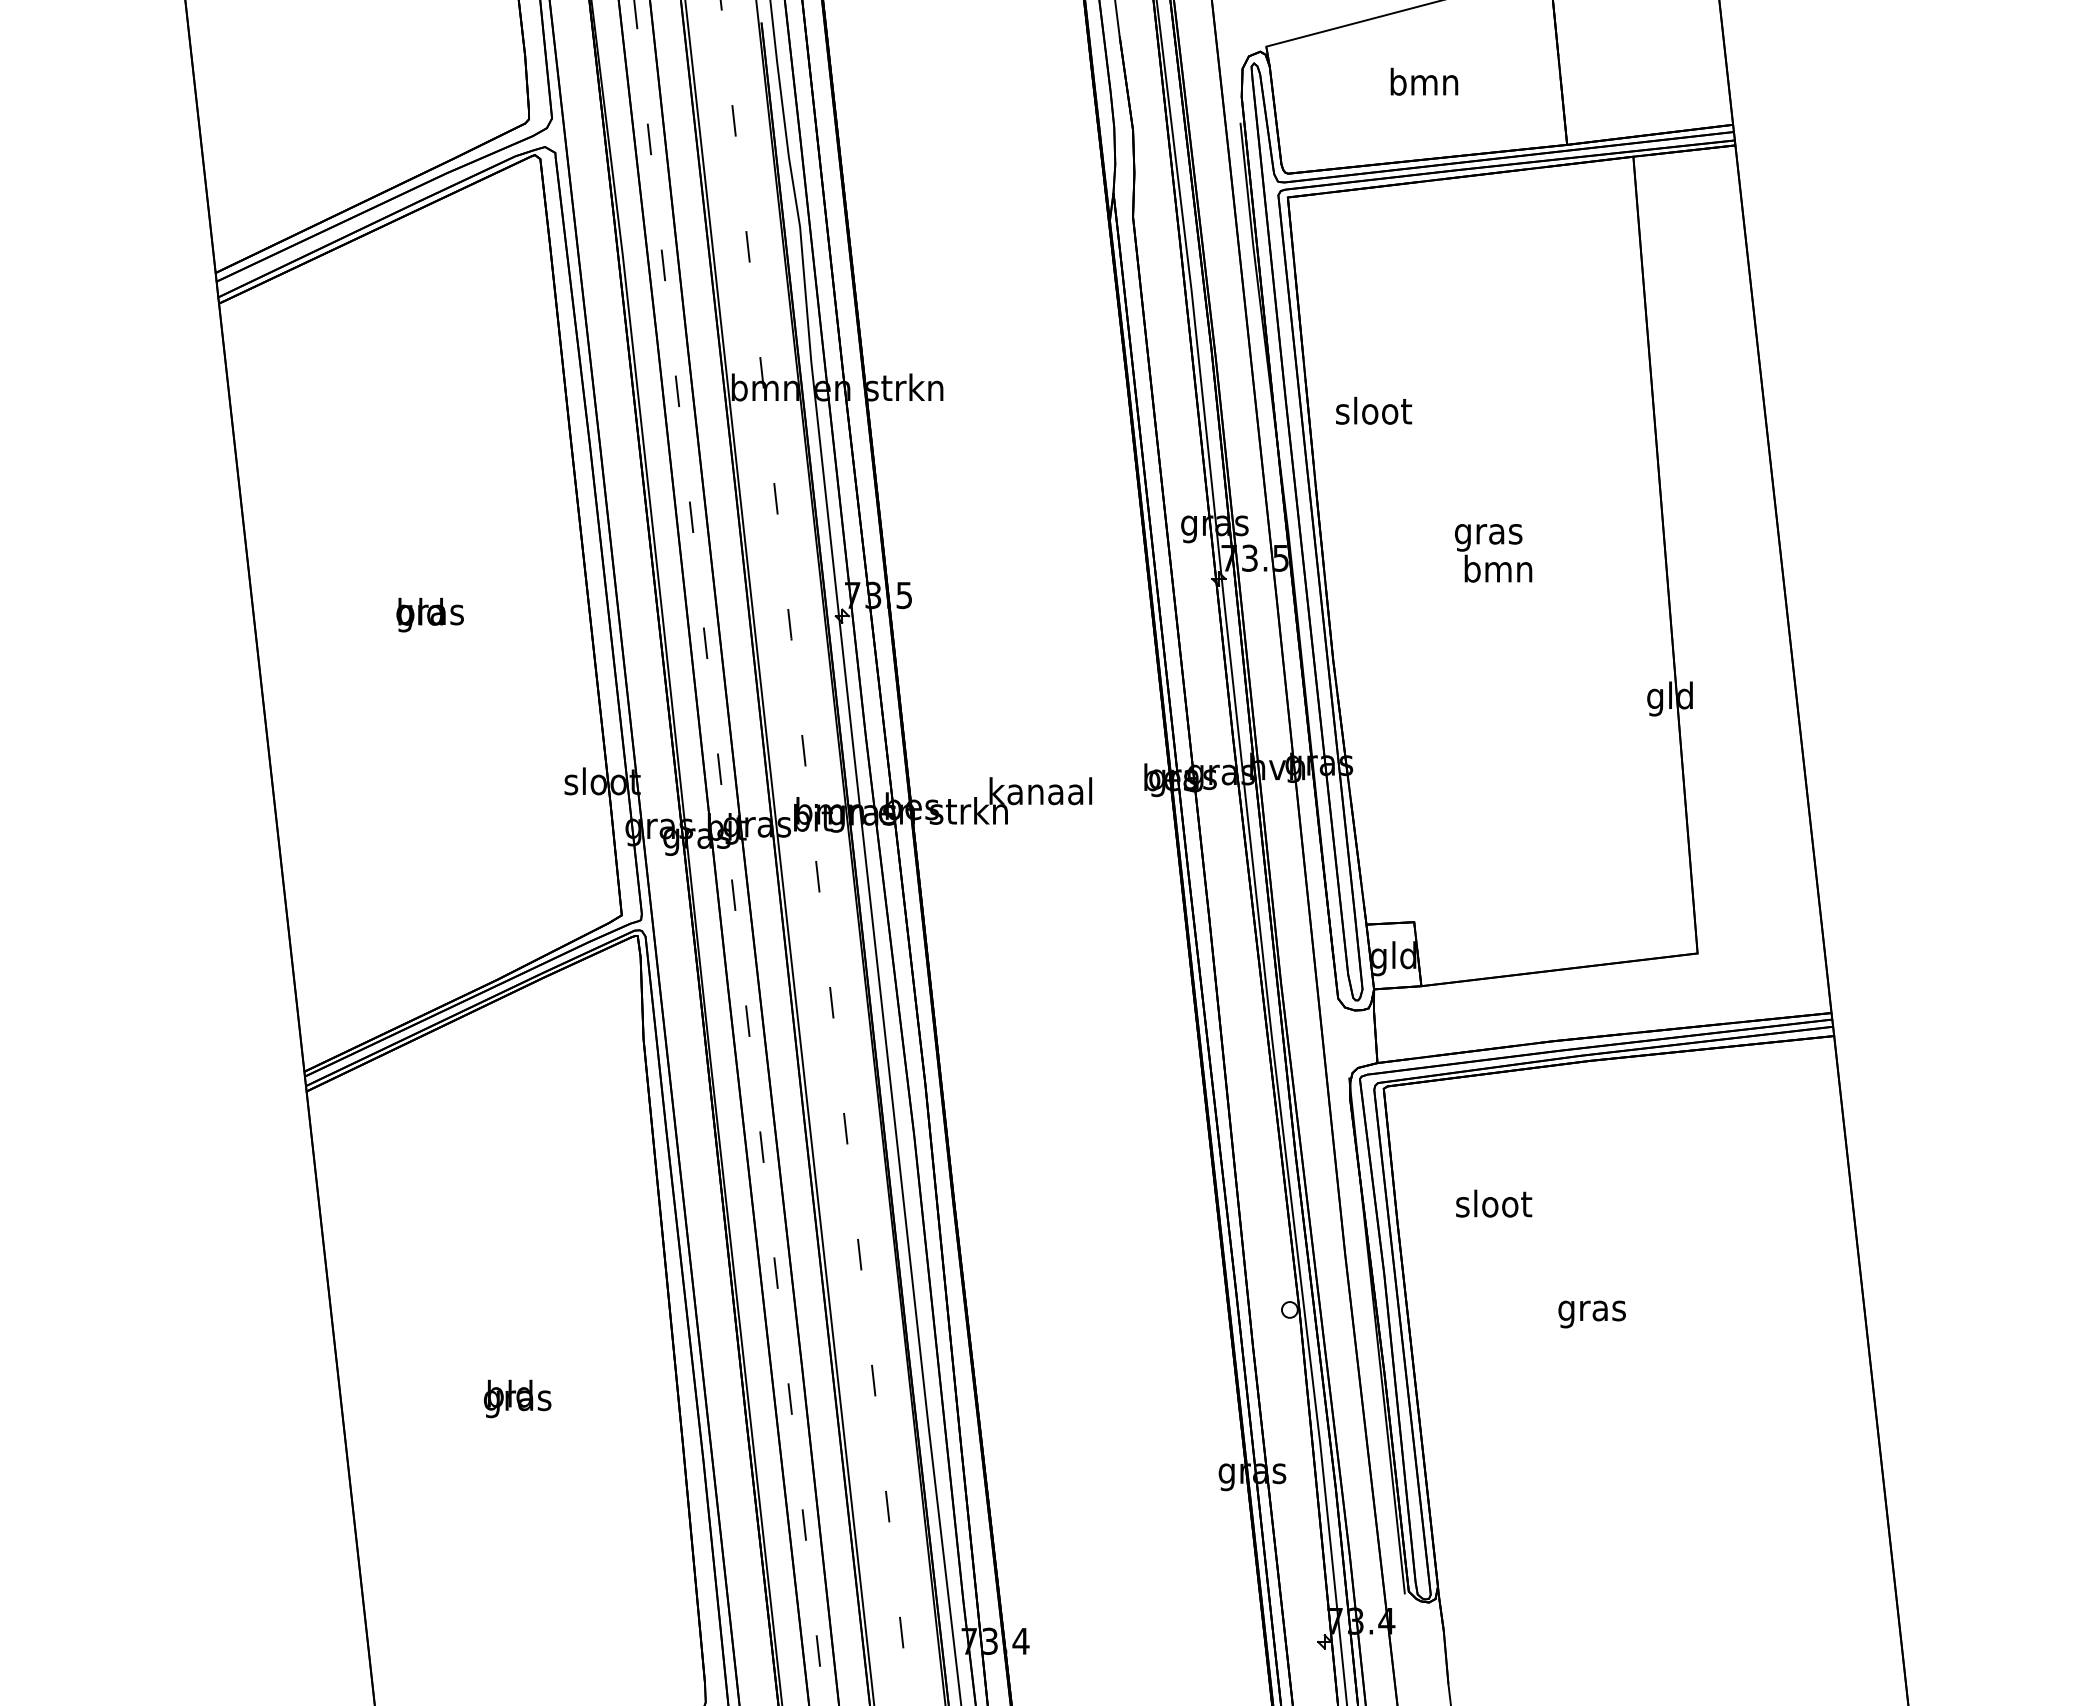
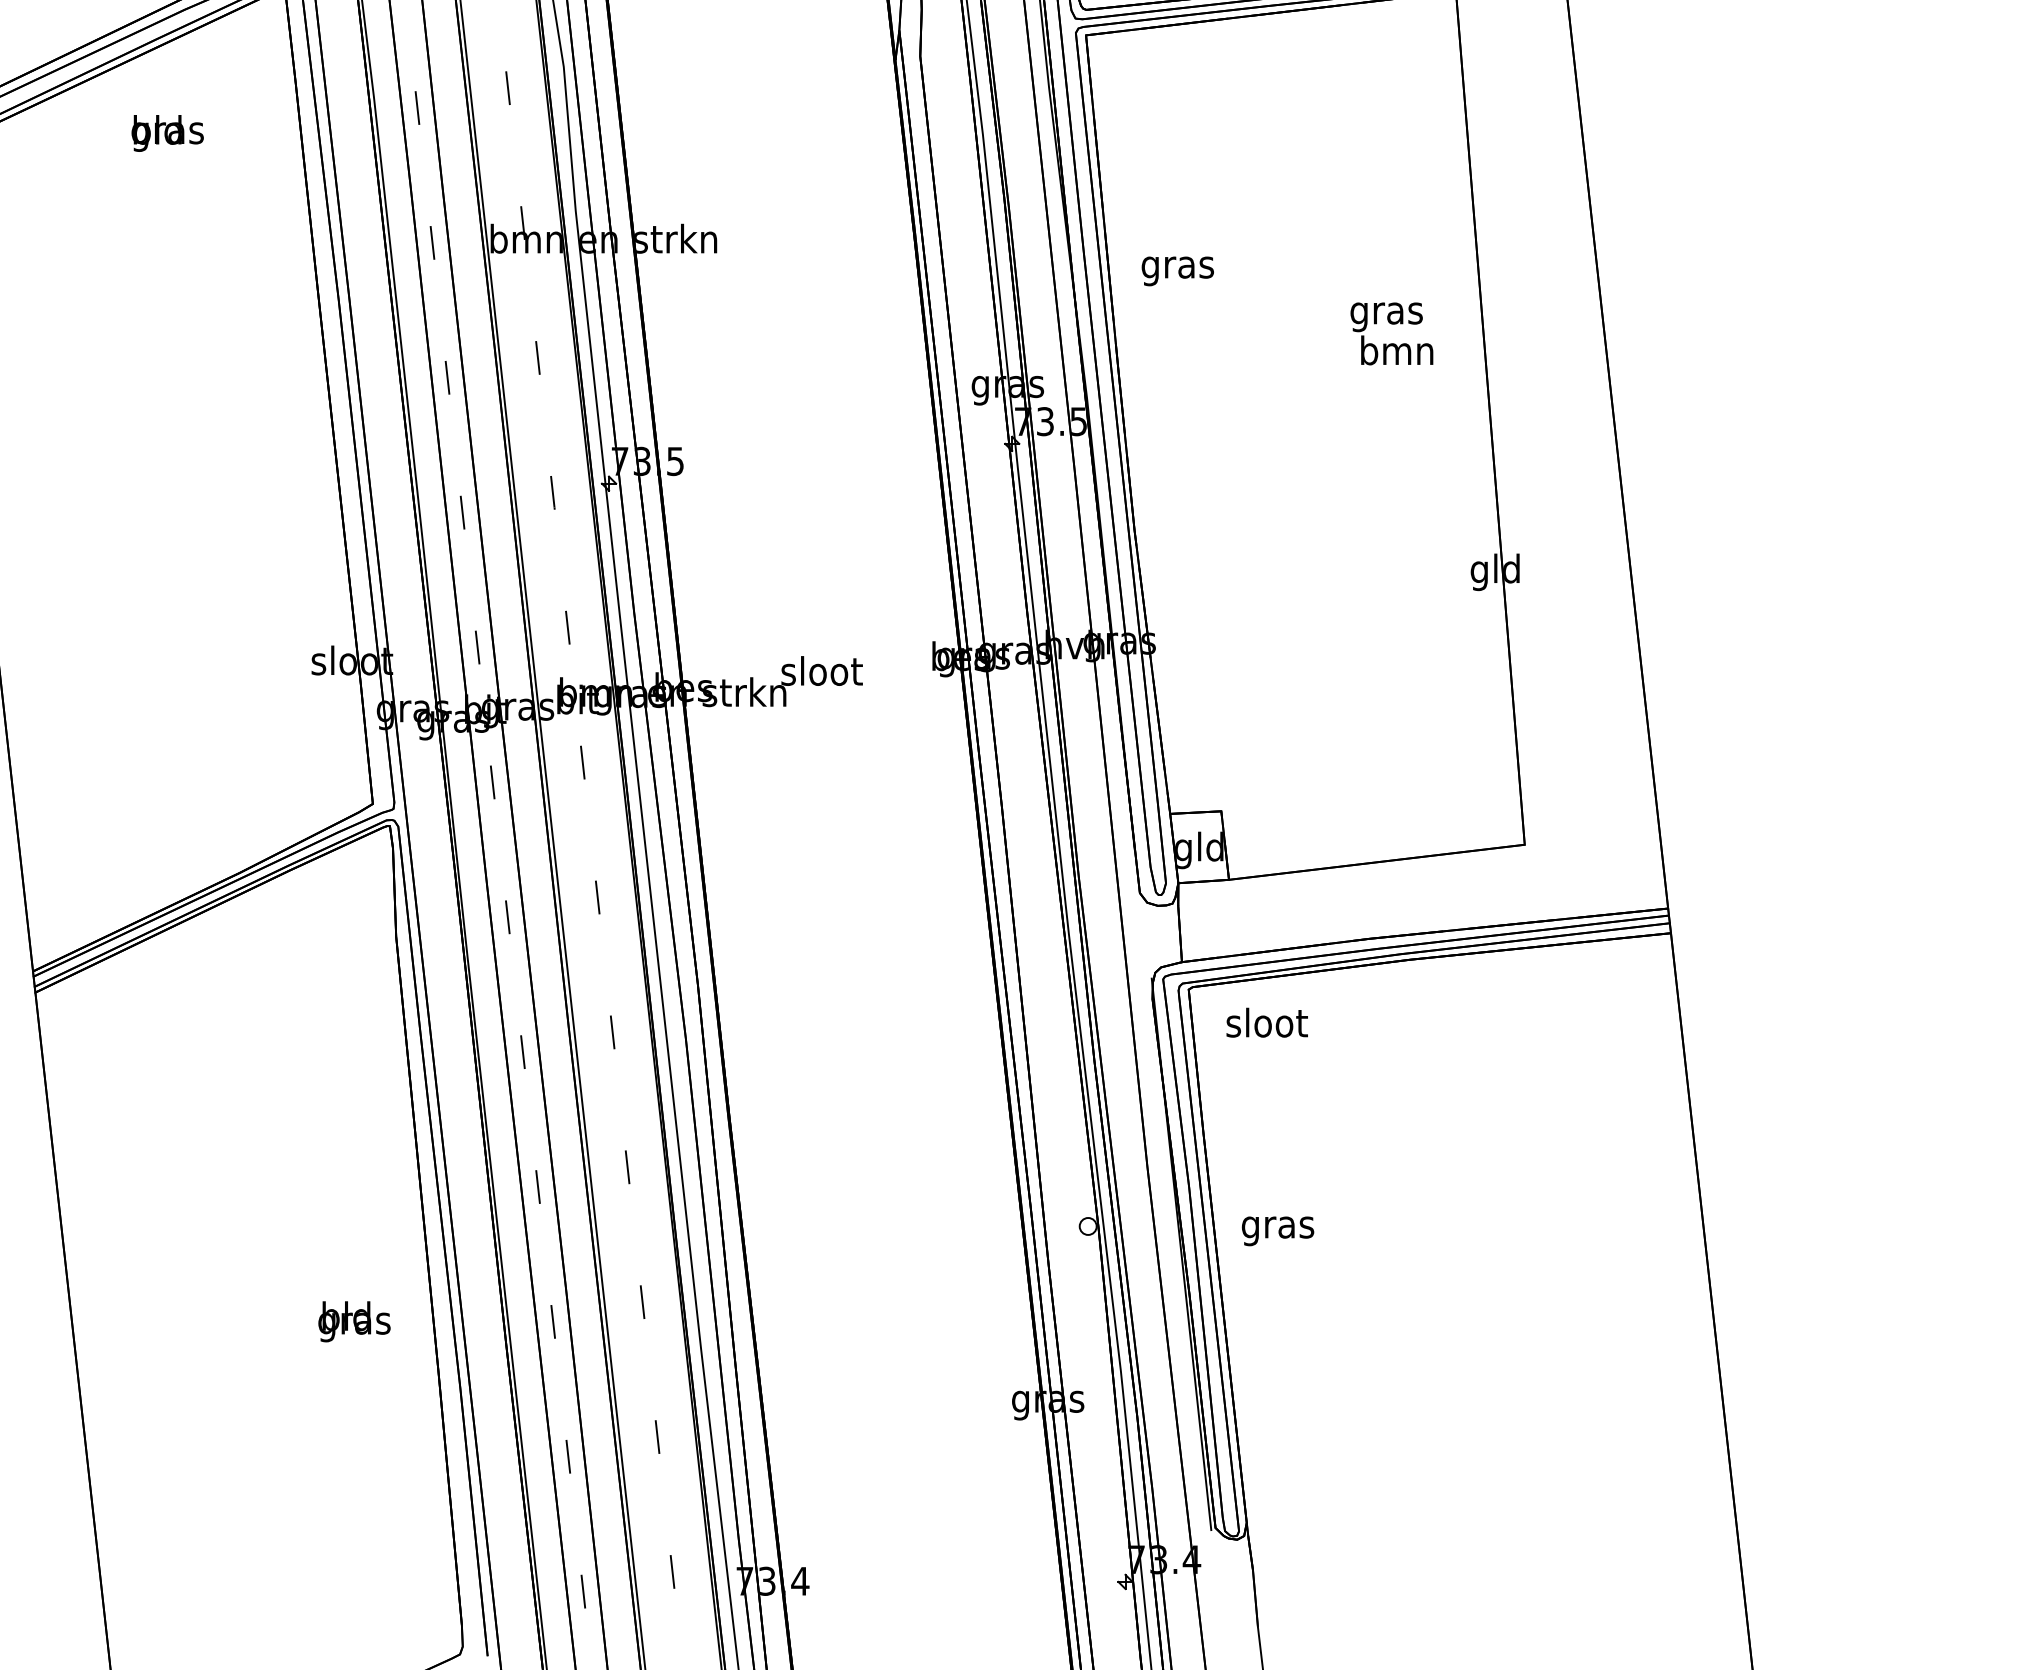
text: (1374, 413) -> (1178, 266), sloot -> gras
text: (1493, 553) -> (1391, 334), moved
text: (429, 614) -> (166, 132), moved
text: (1040, 791) -> (821, 671), kanaal -> sloot
text: (1494, 1203) -> (1267, 1022), moved
text: (1591, 1314) -> (1277, 1231), moved
text: (517, 1398) -> (354, 1321), moved

